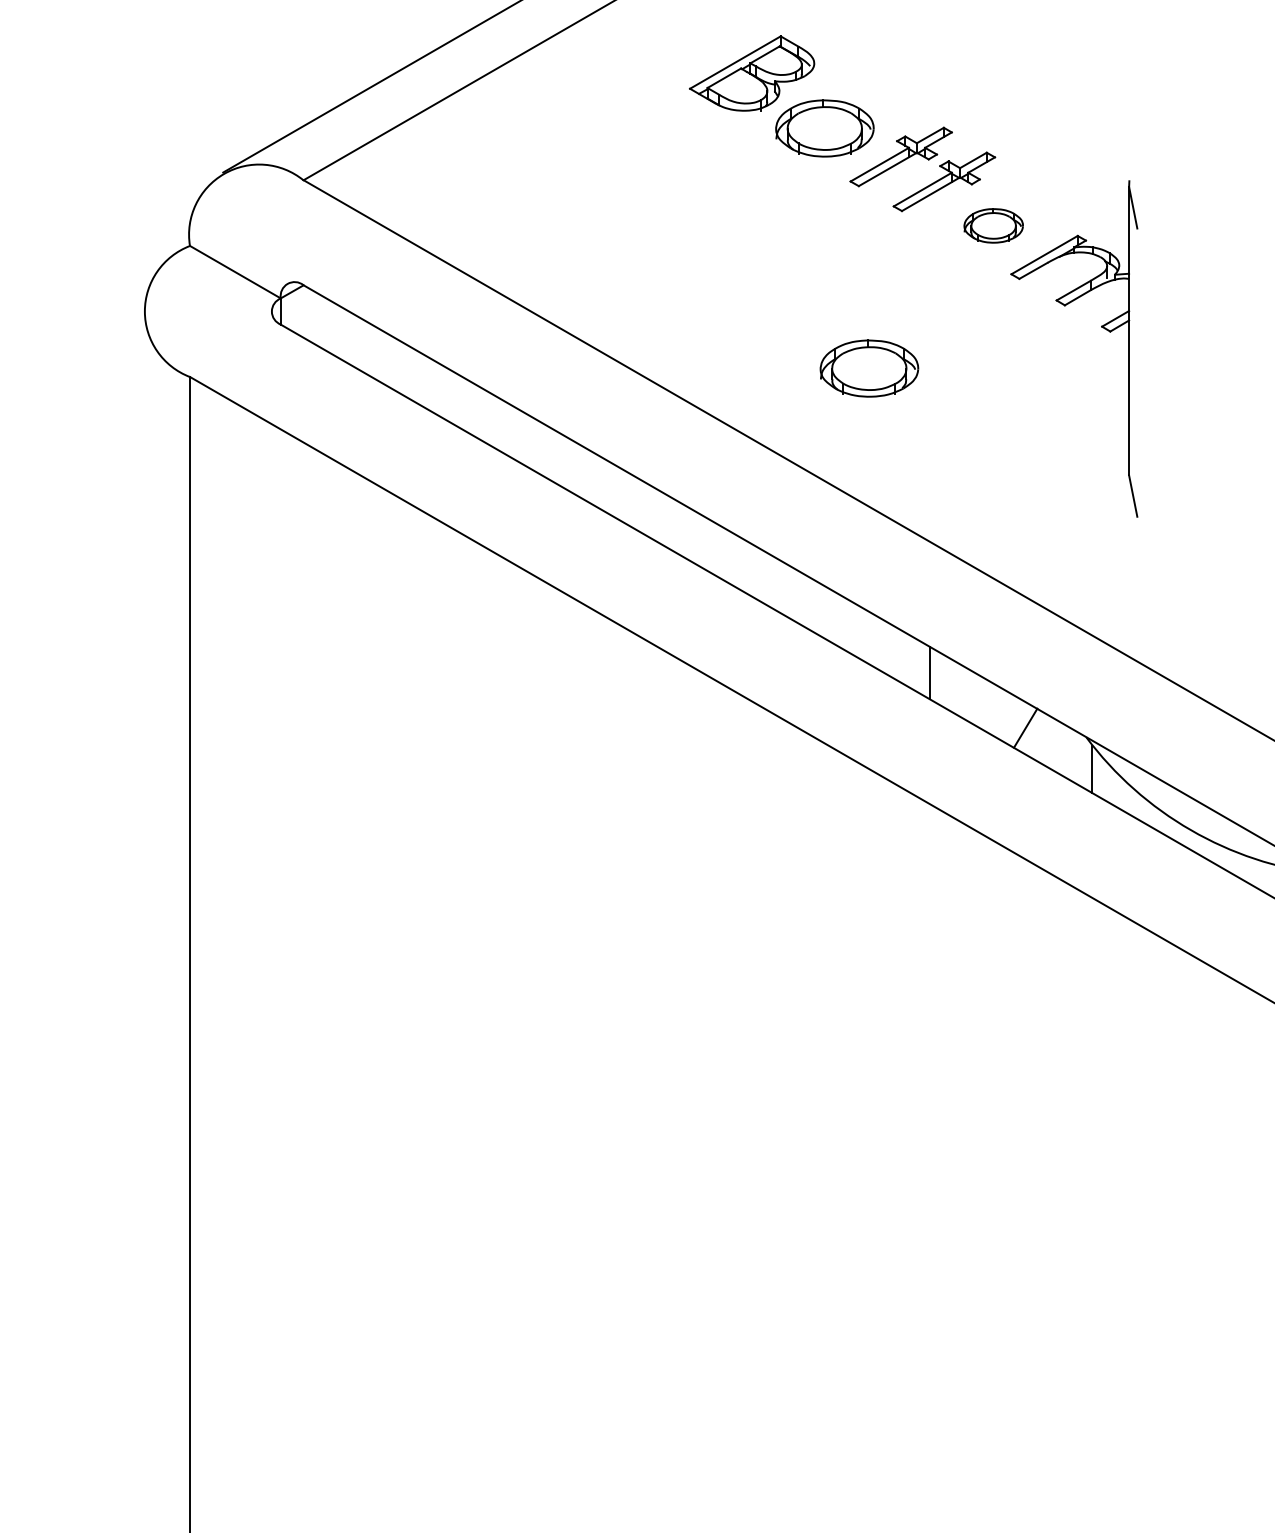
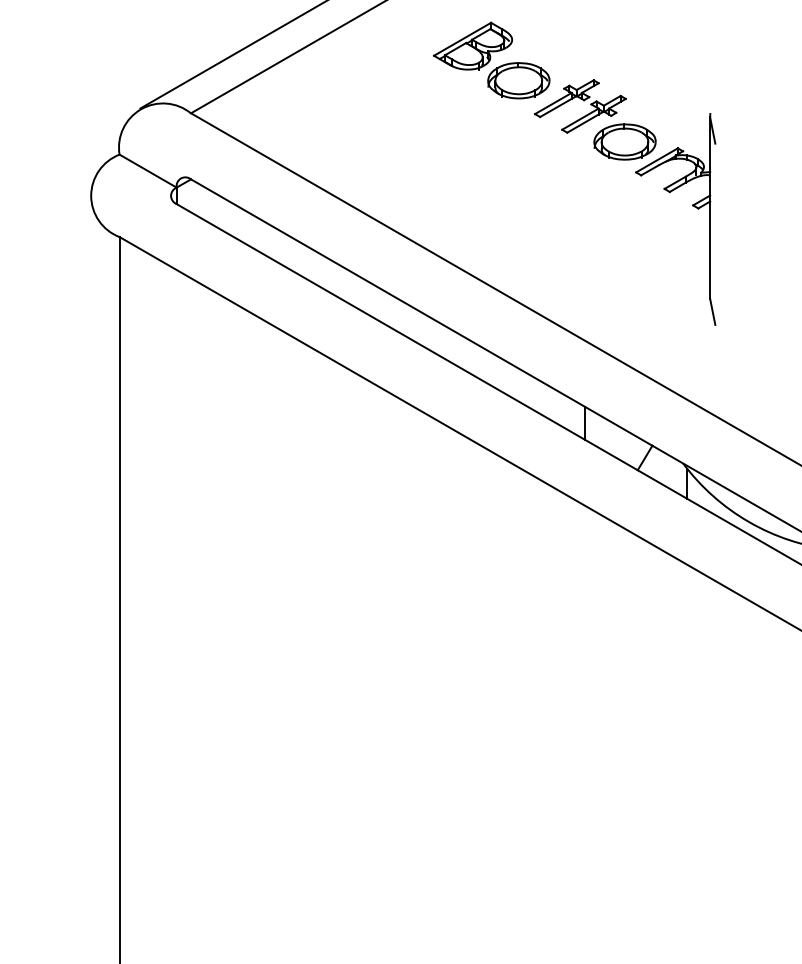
part: (992, 225) -> (624, 141), size x1.67
part: (868, 368) -> (546, 231), removed

